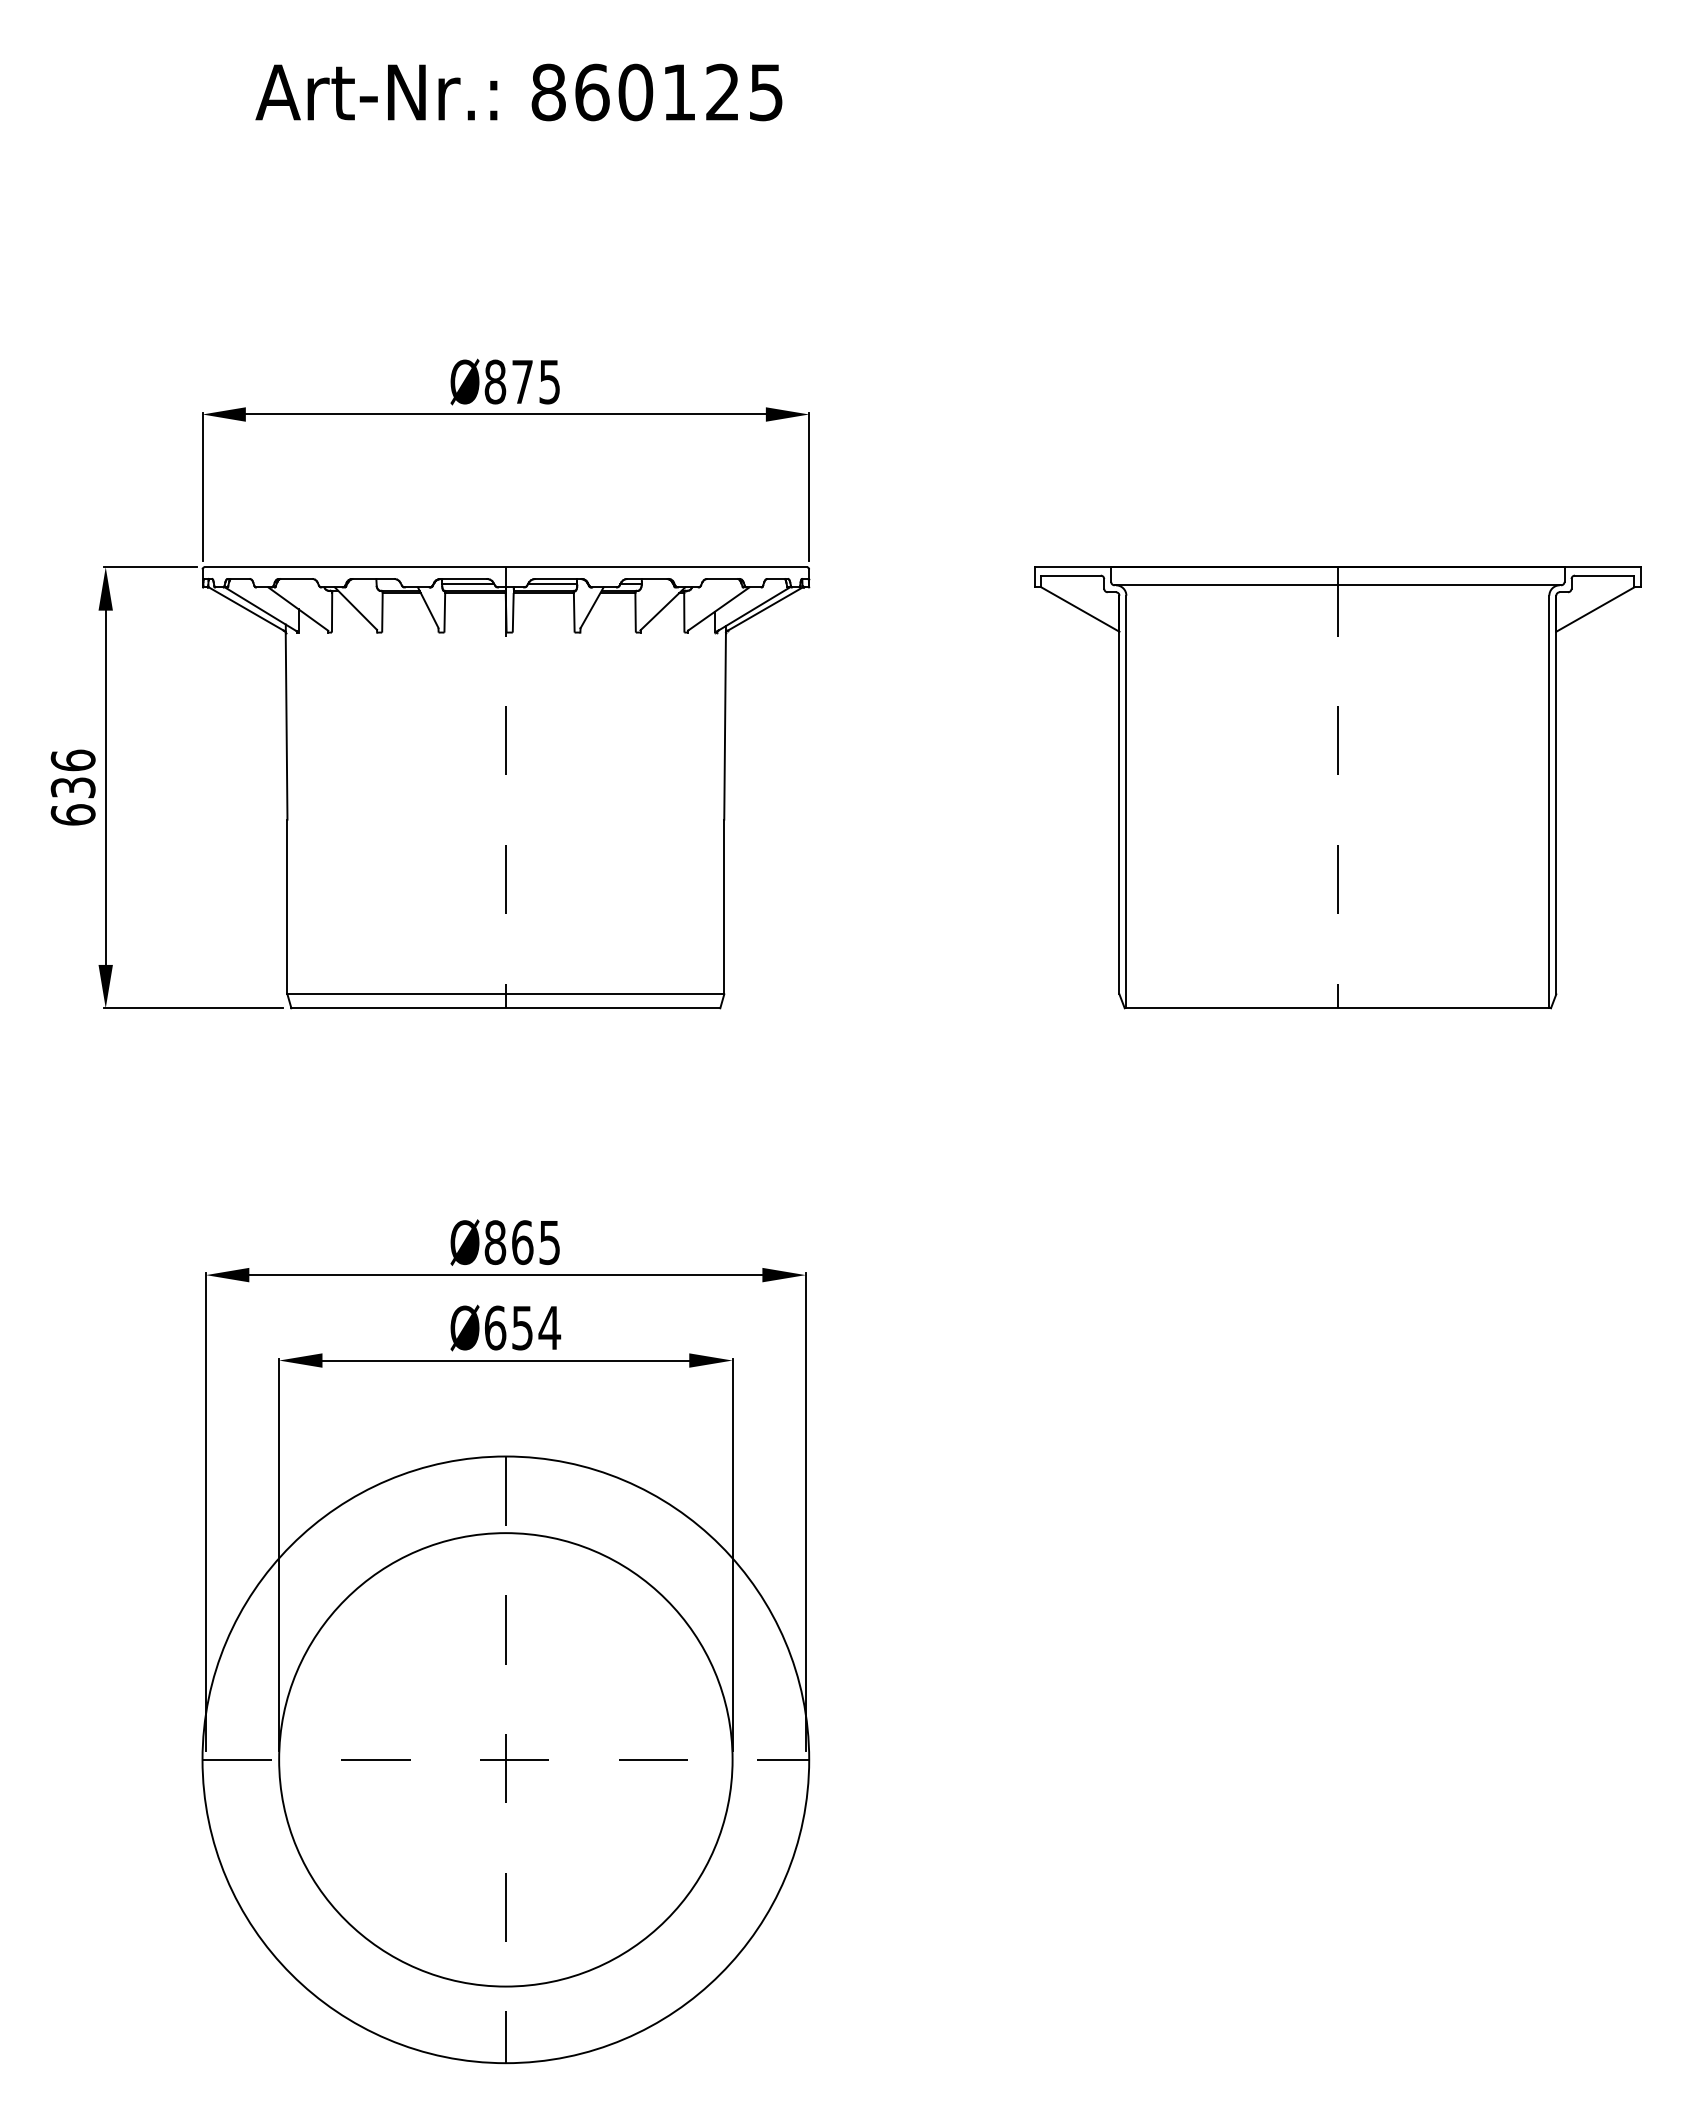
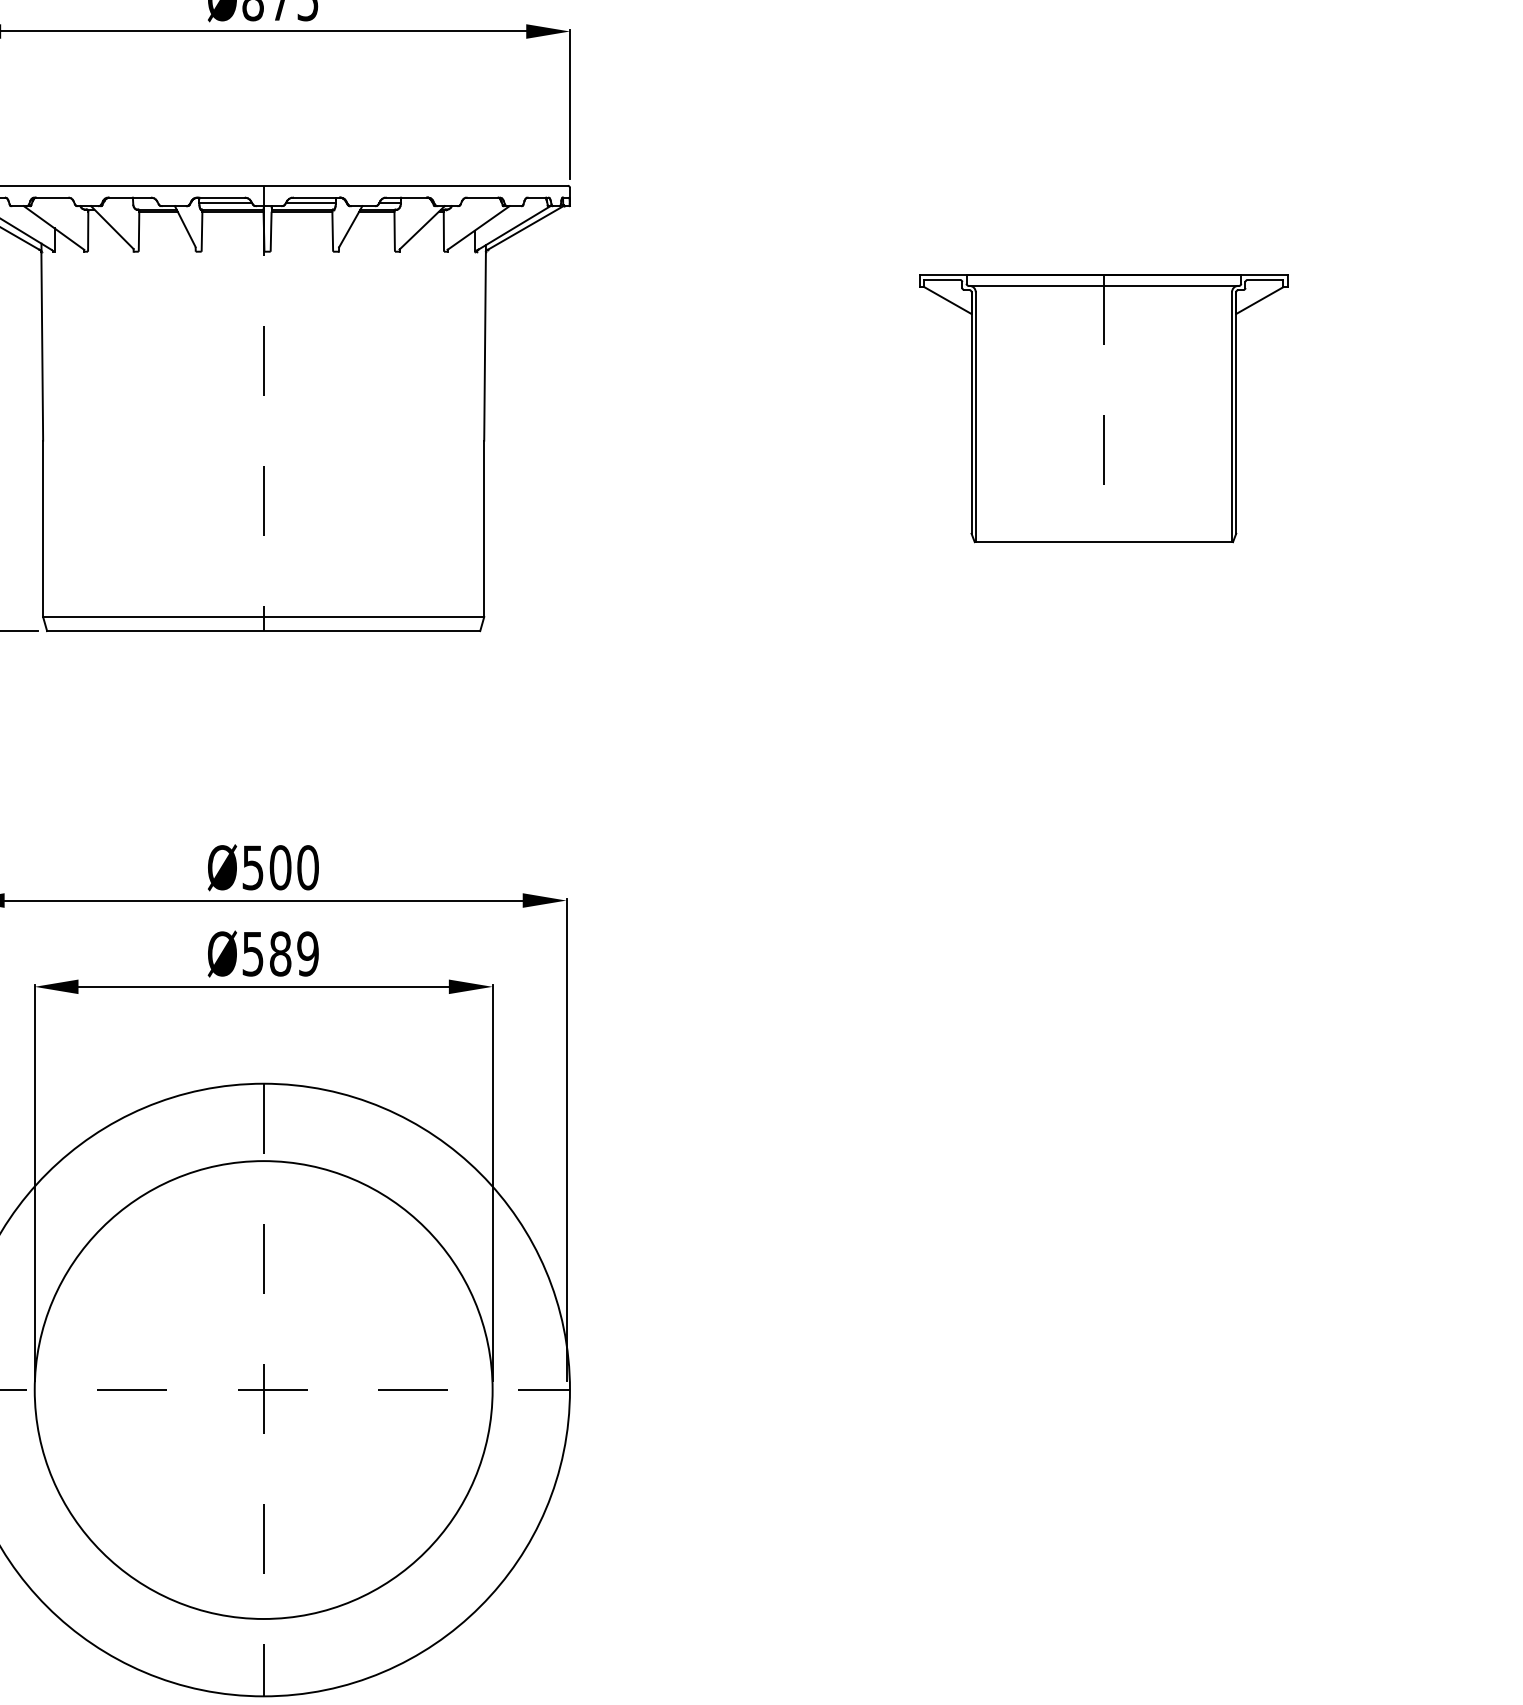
part: (1337, 787) -> (1103, 408), size x0.6
text: (522, 1242) -> (280, 867), Ø865 -> Ø500
text: (522, 1327) -> (280, 953), Ø654 -> Ø589

